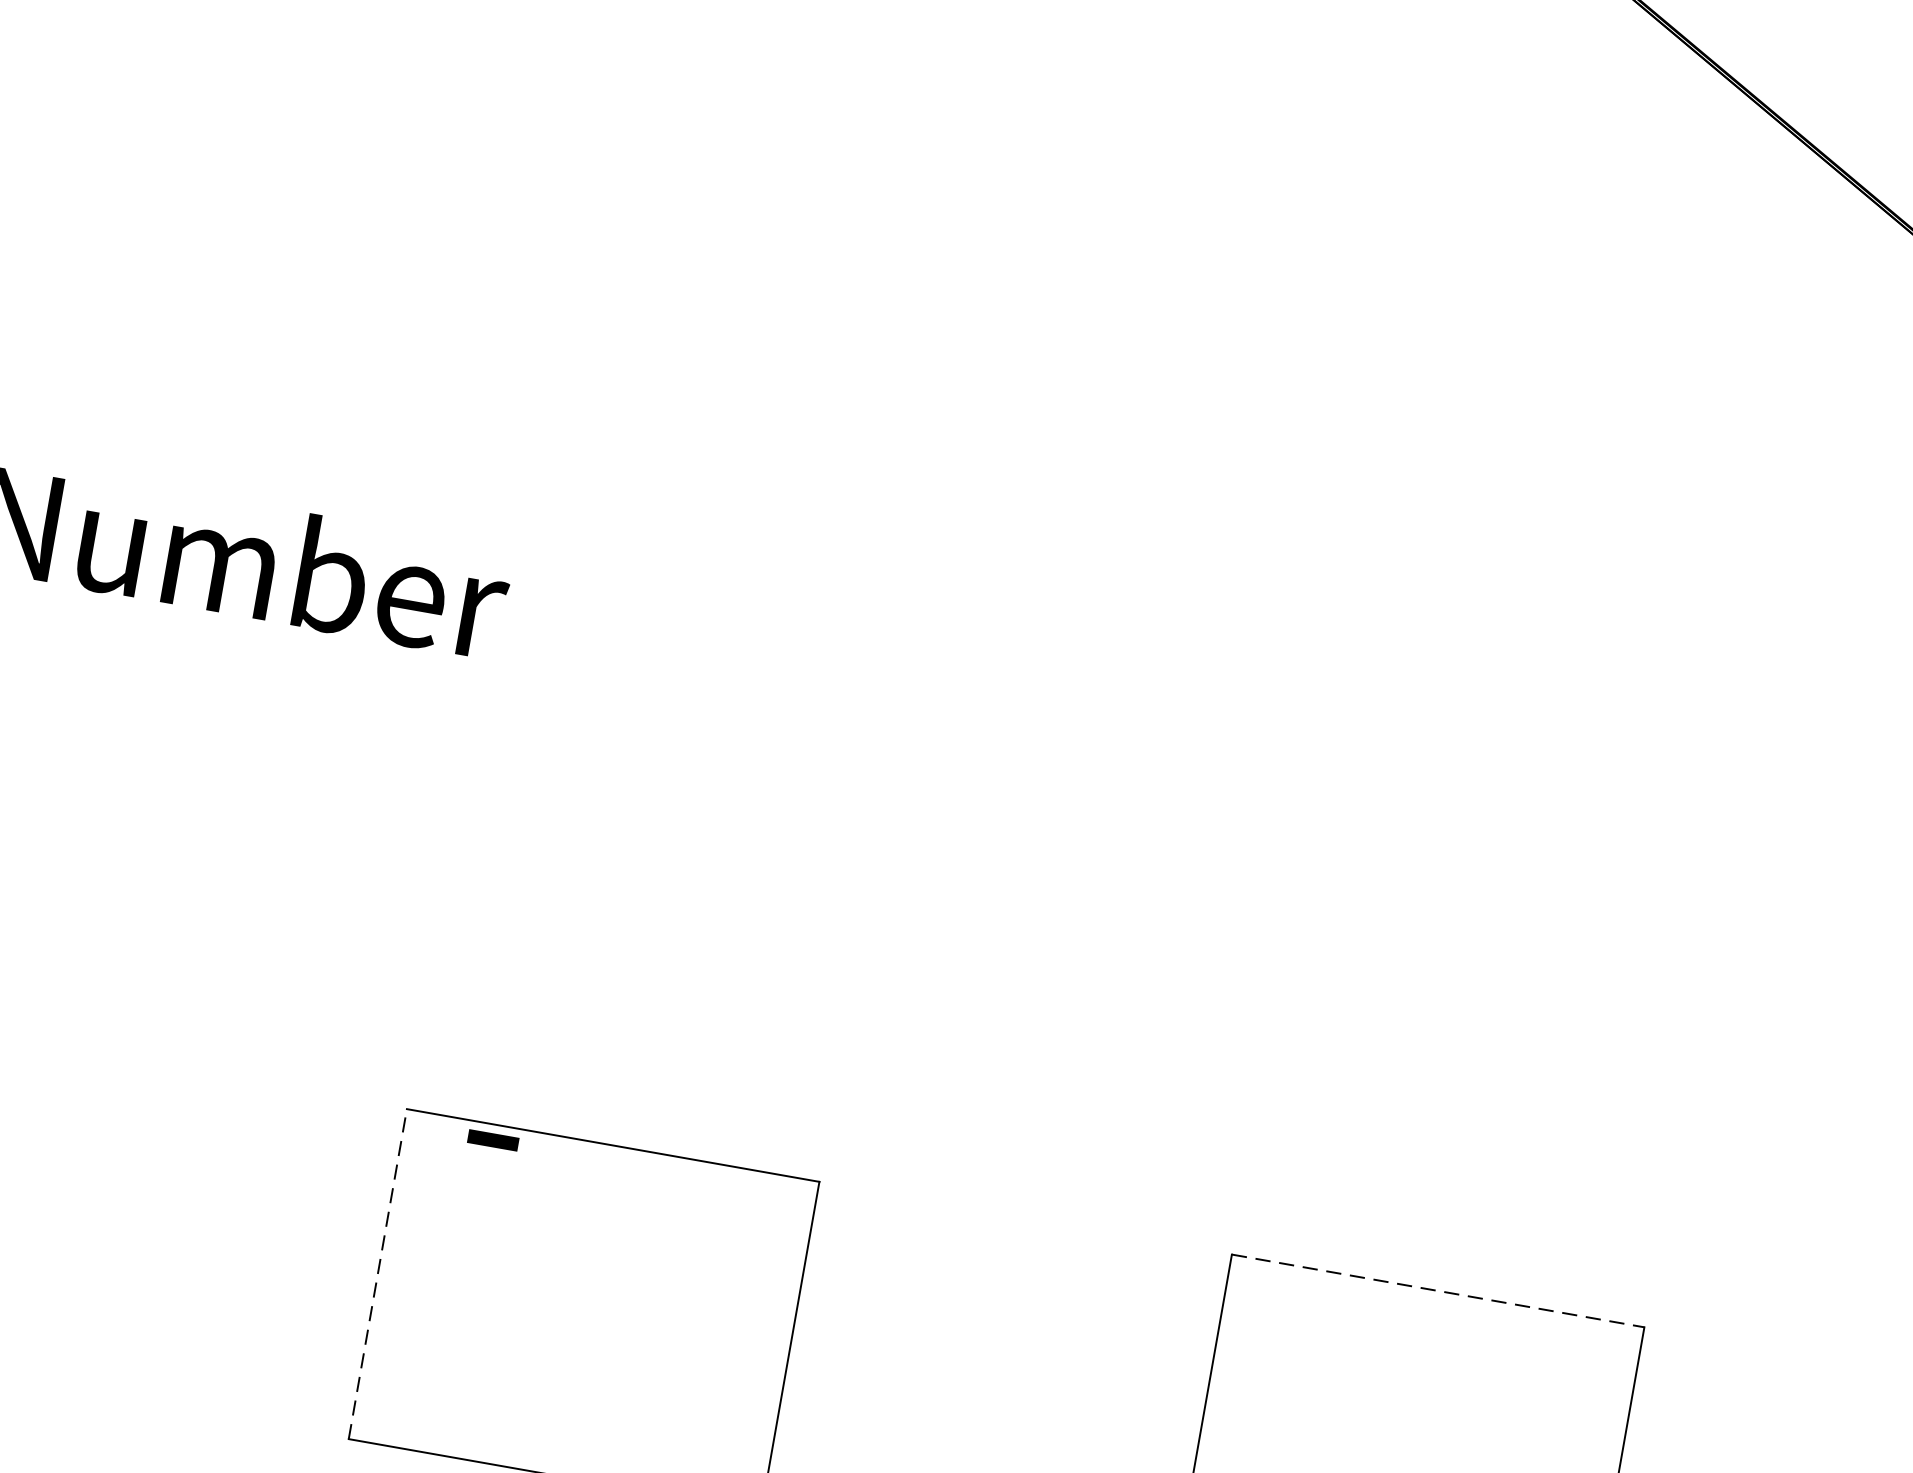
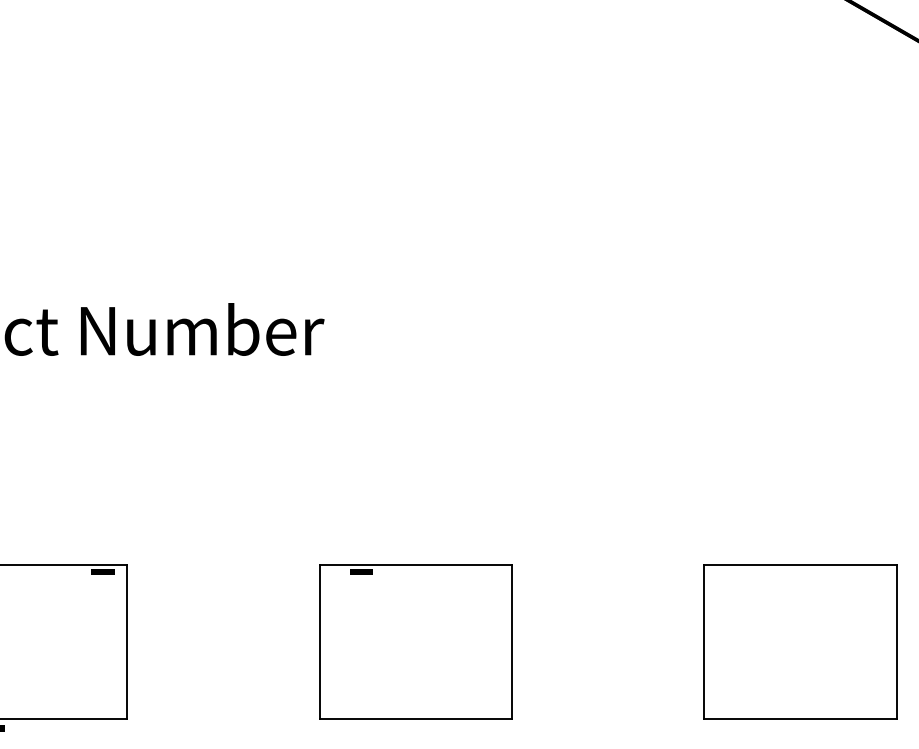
line: (377, 1273) -> (319, 641), dashed -> solid
line: (1440, 1290) -> (801, 564), dashed -> solid

